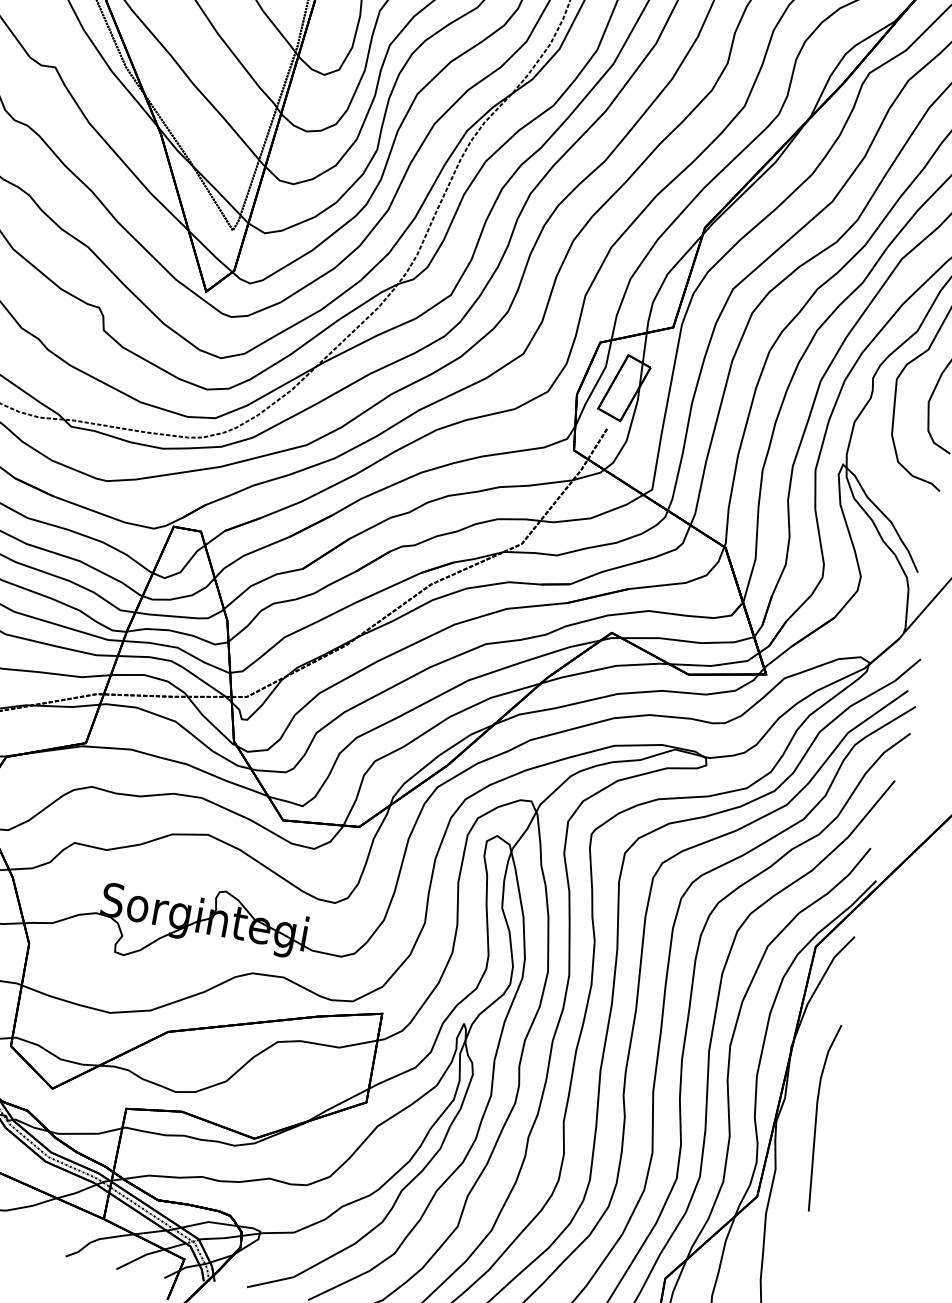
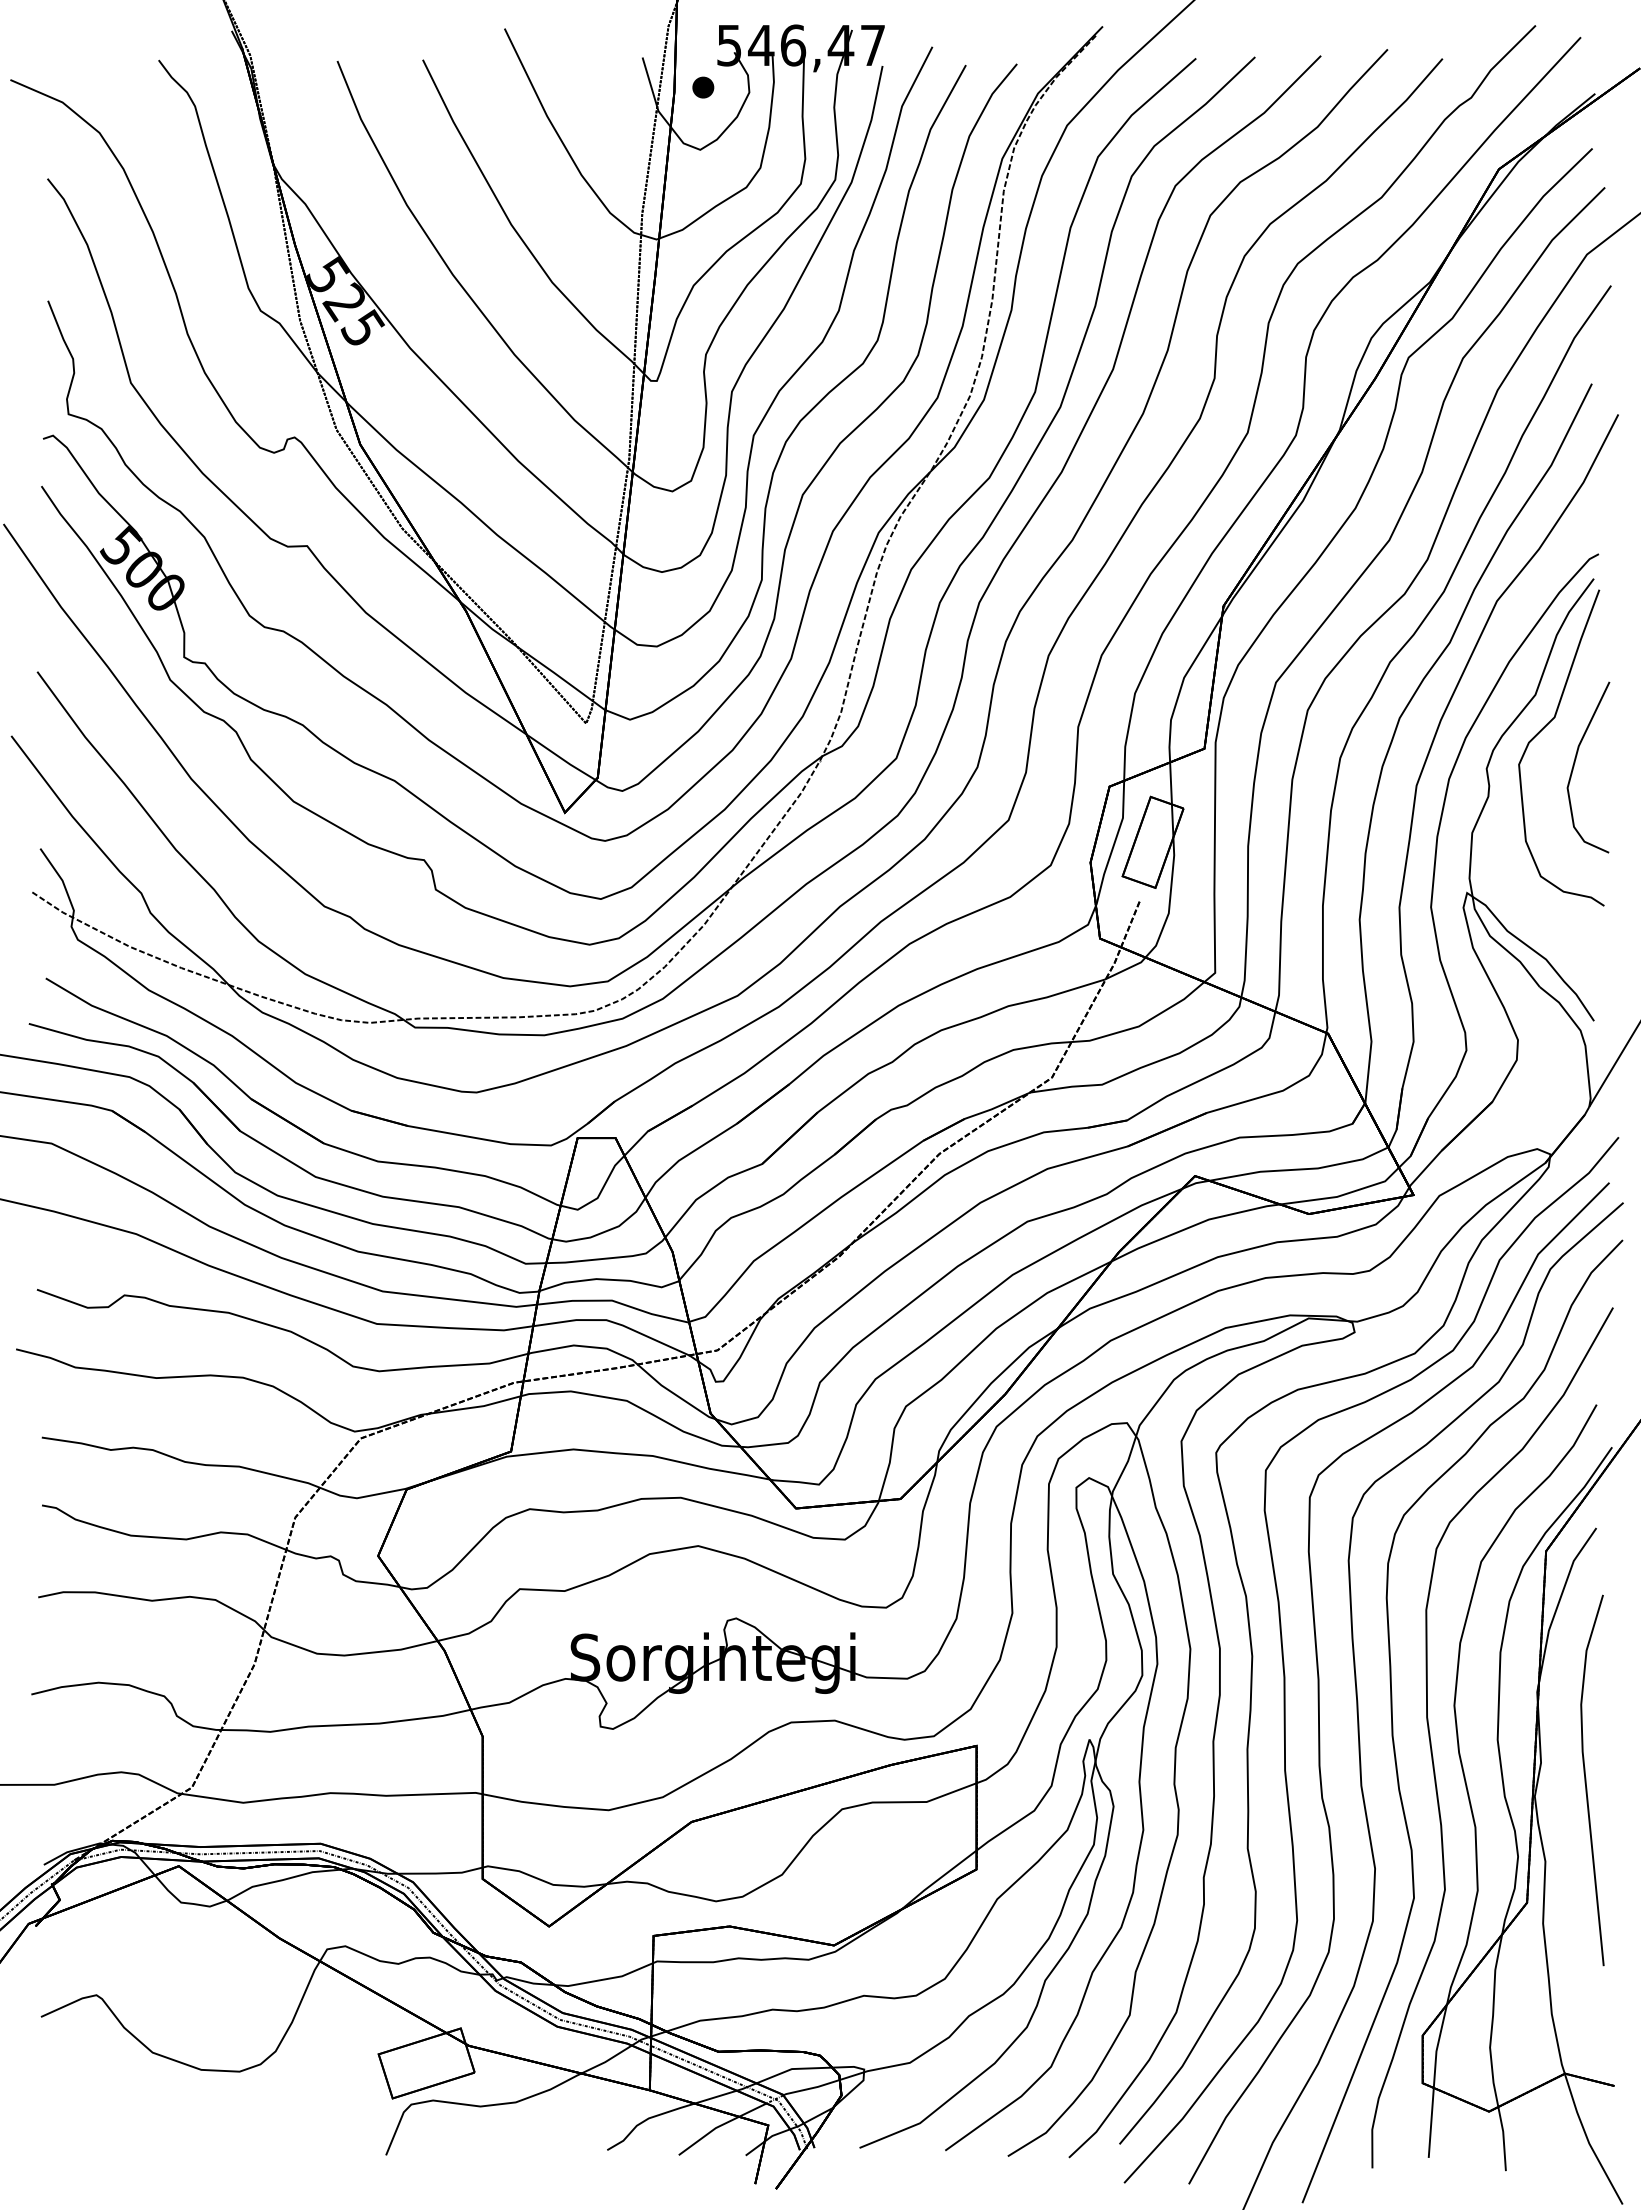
part: (819, 1117) -> (1592, 1780), size x1.43

